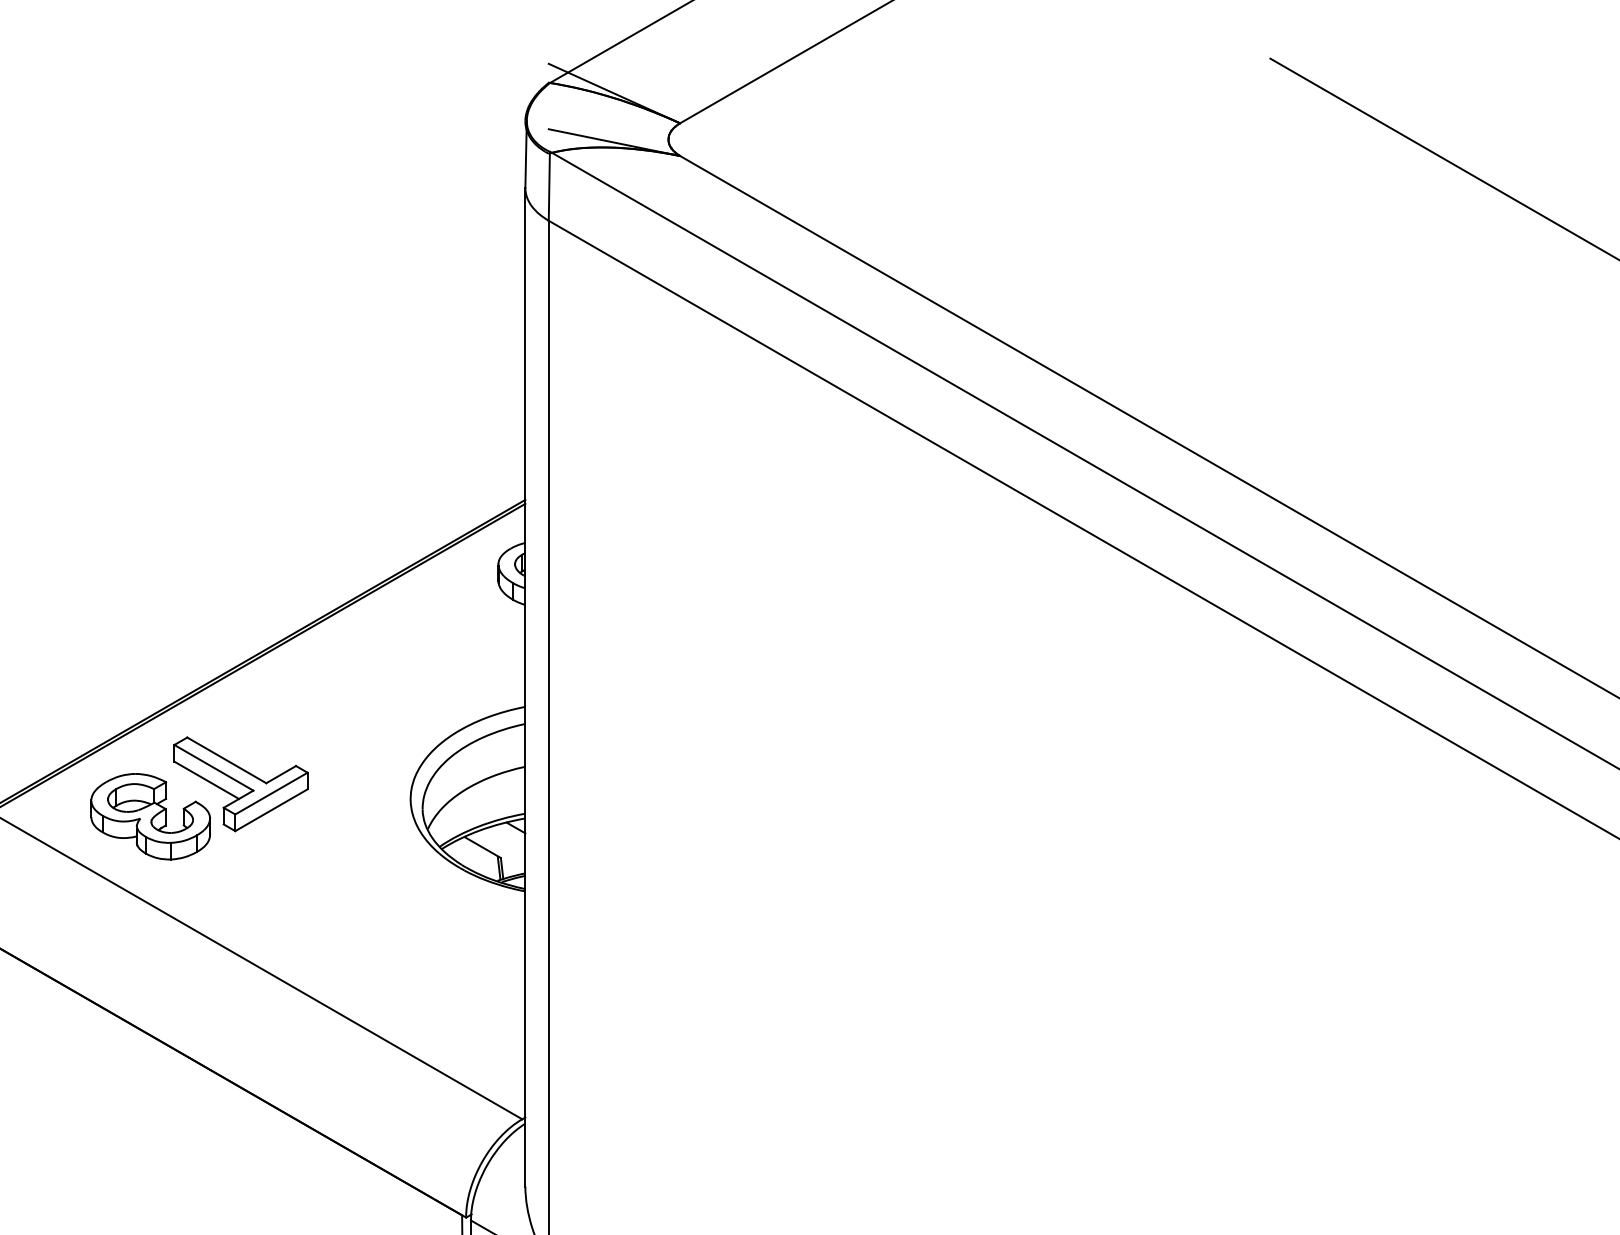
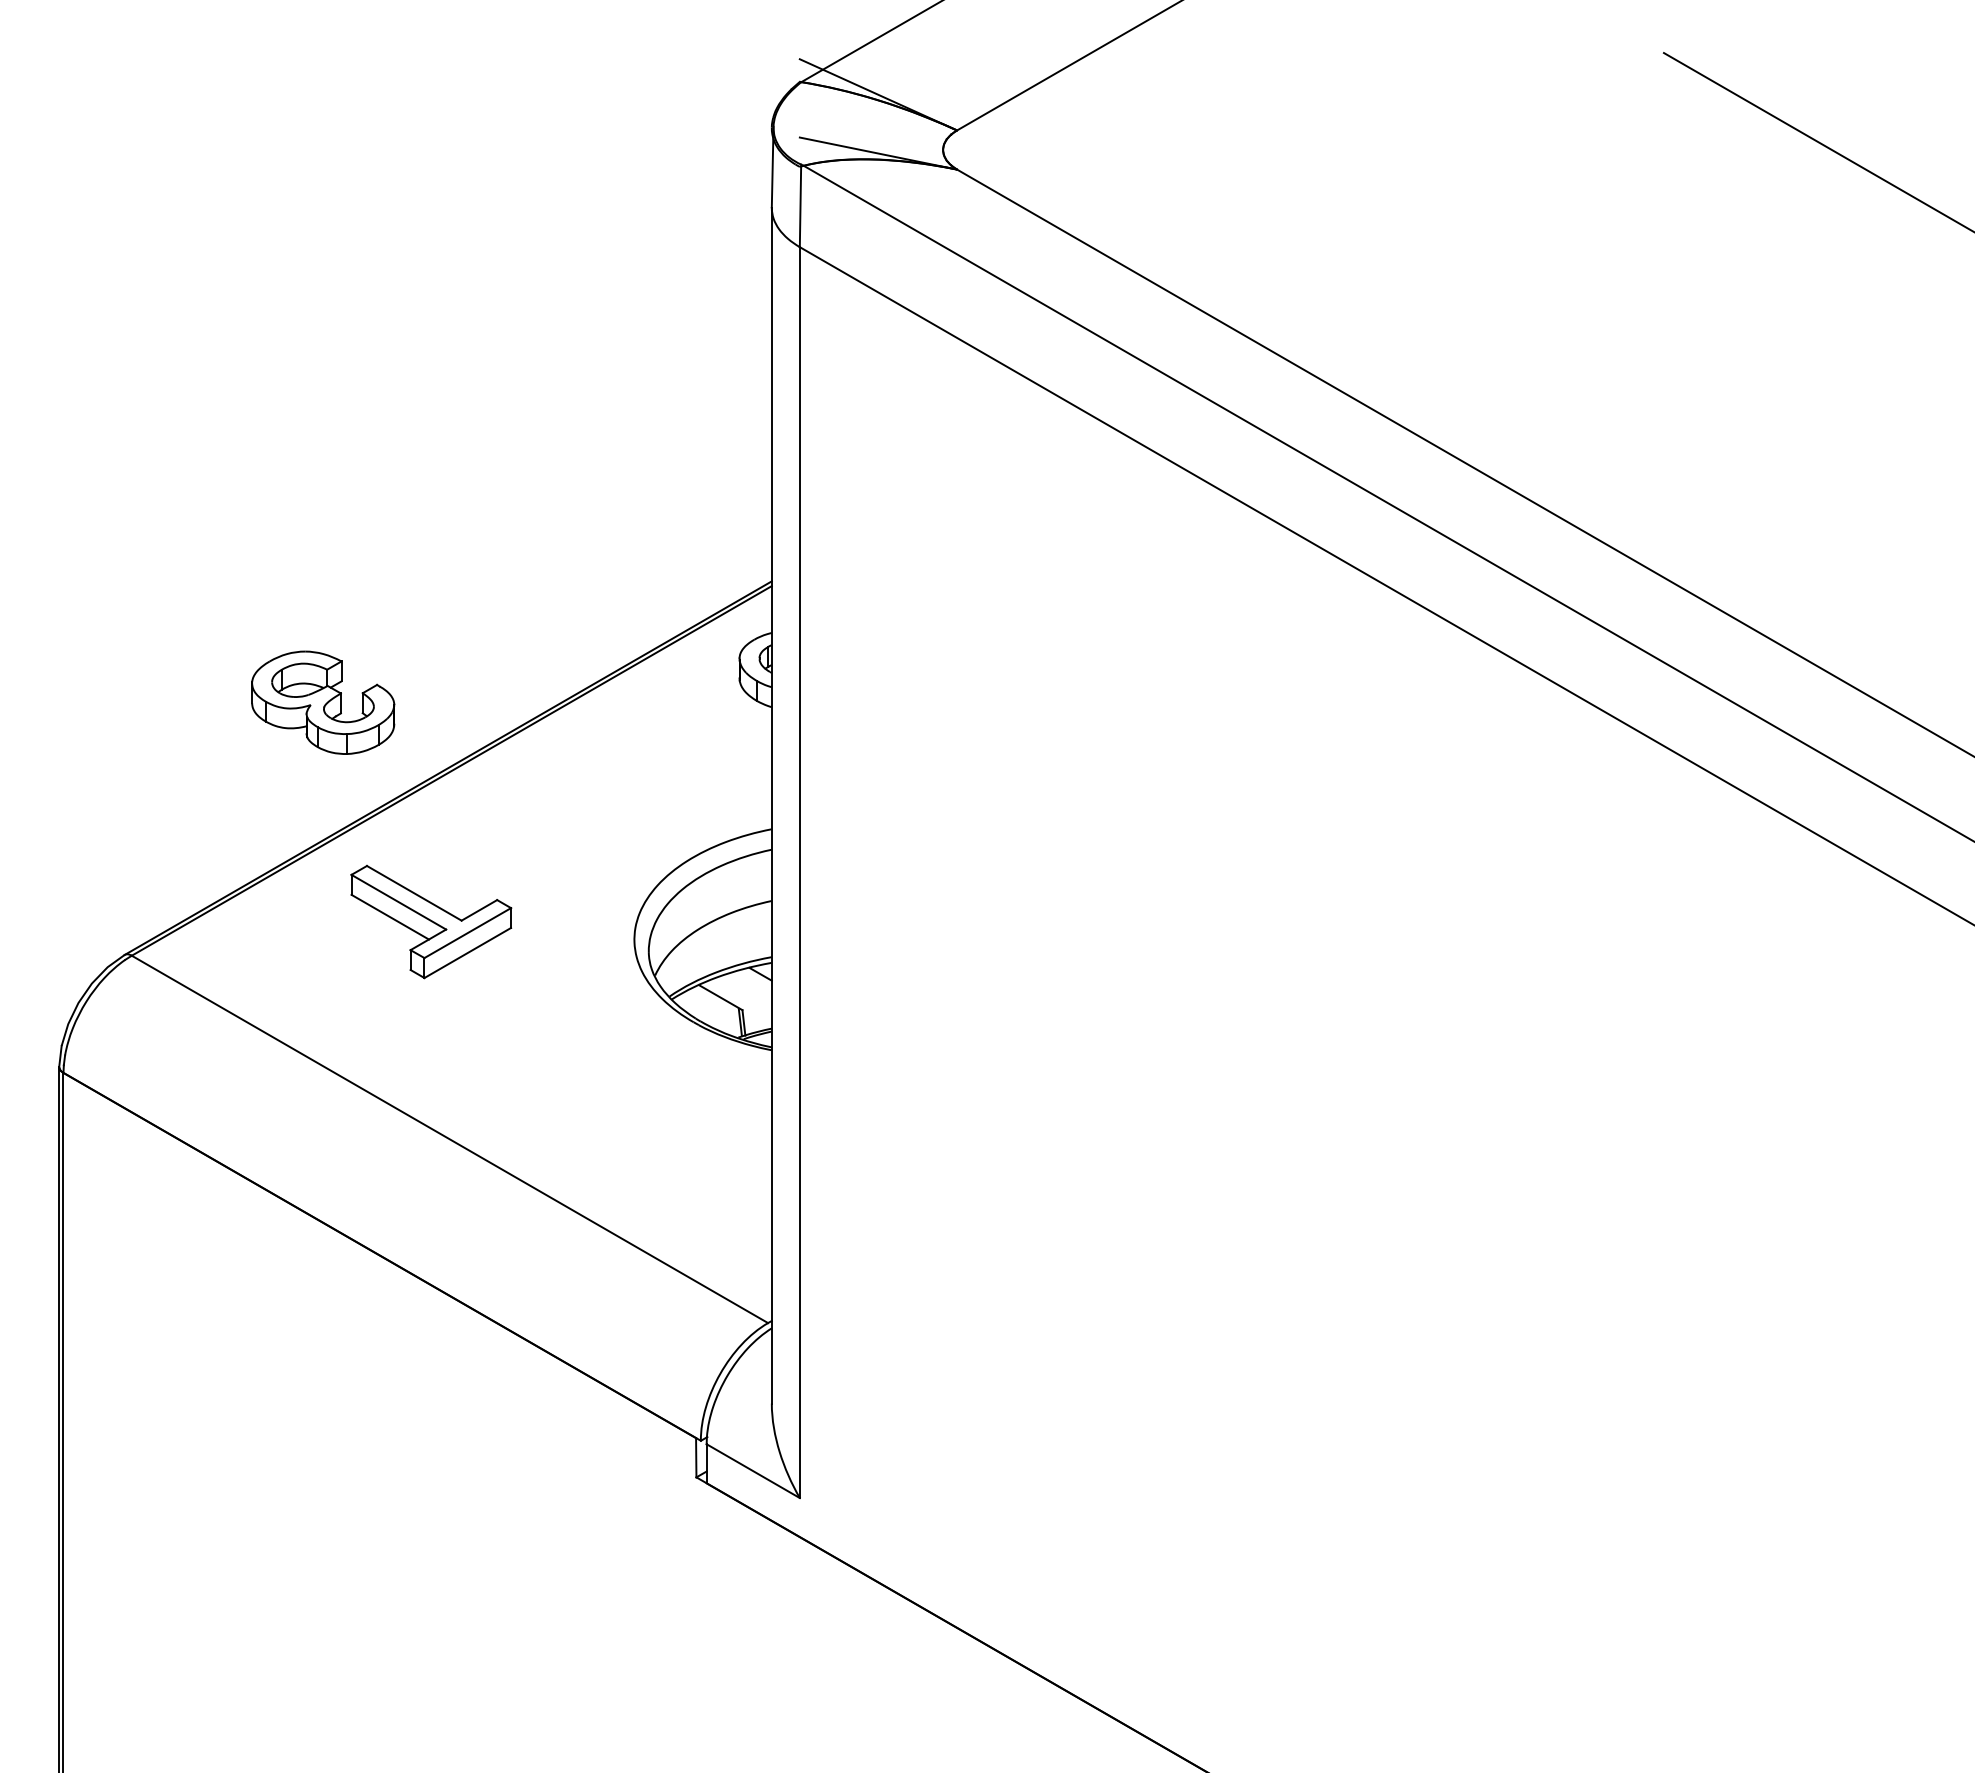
part: (150, 816) -> (323, 702), moved

